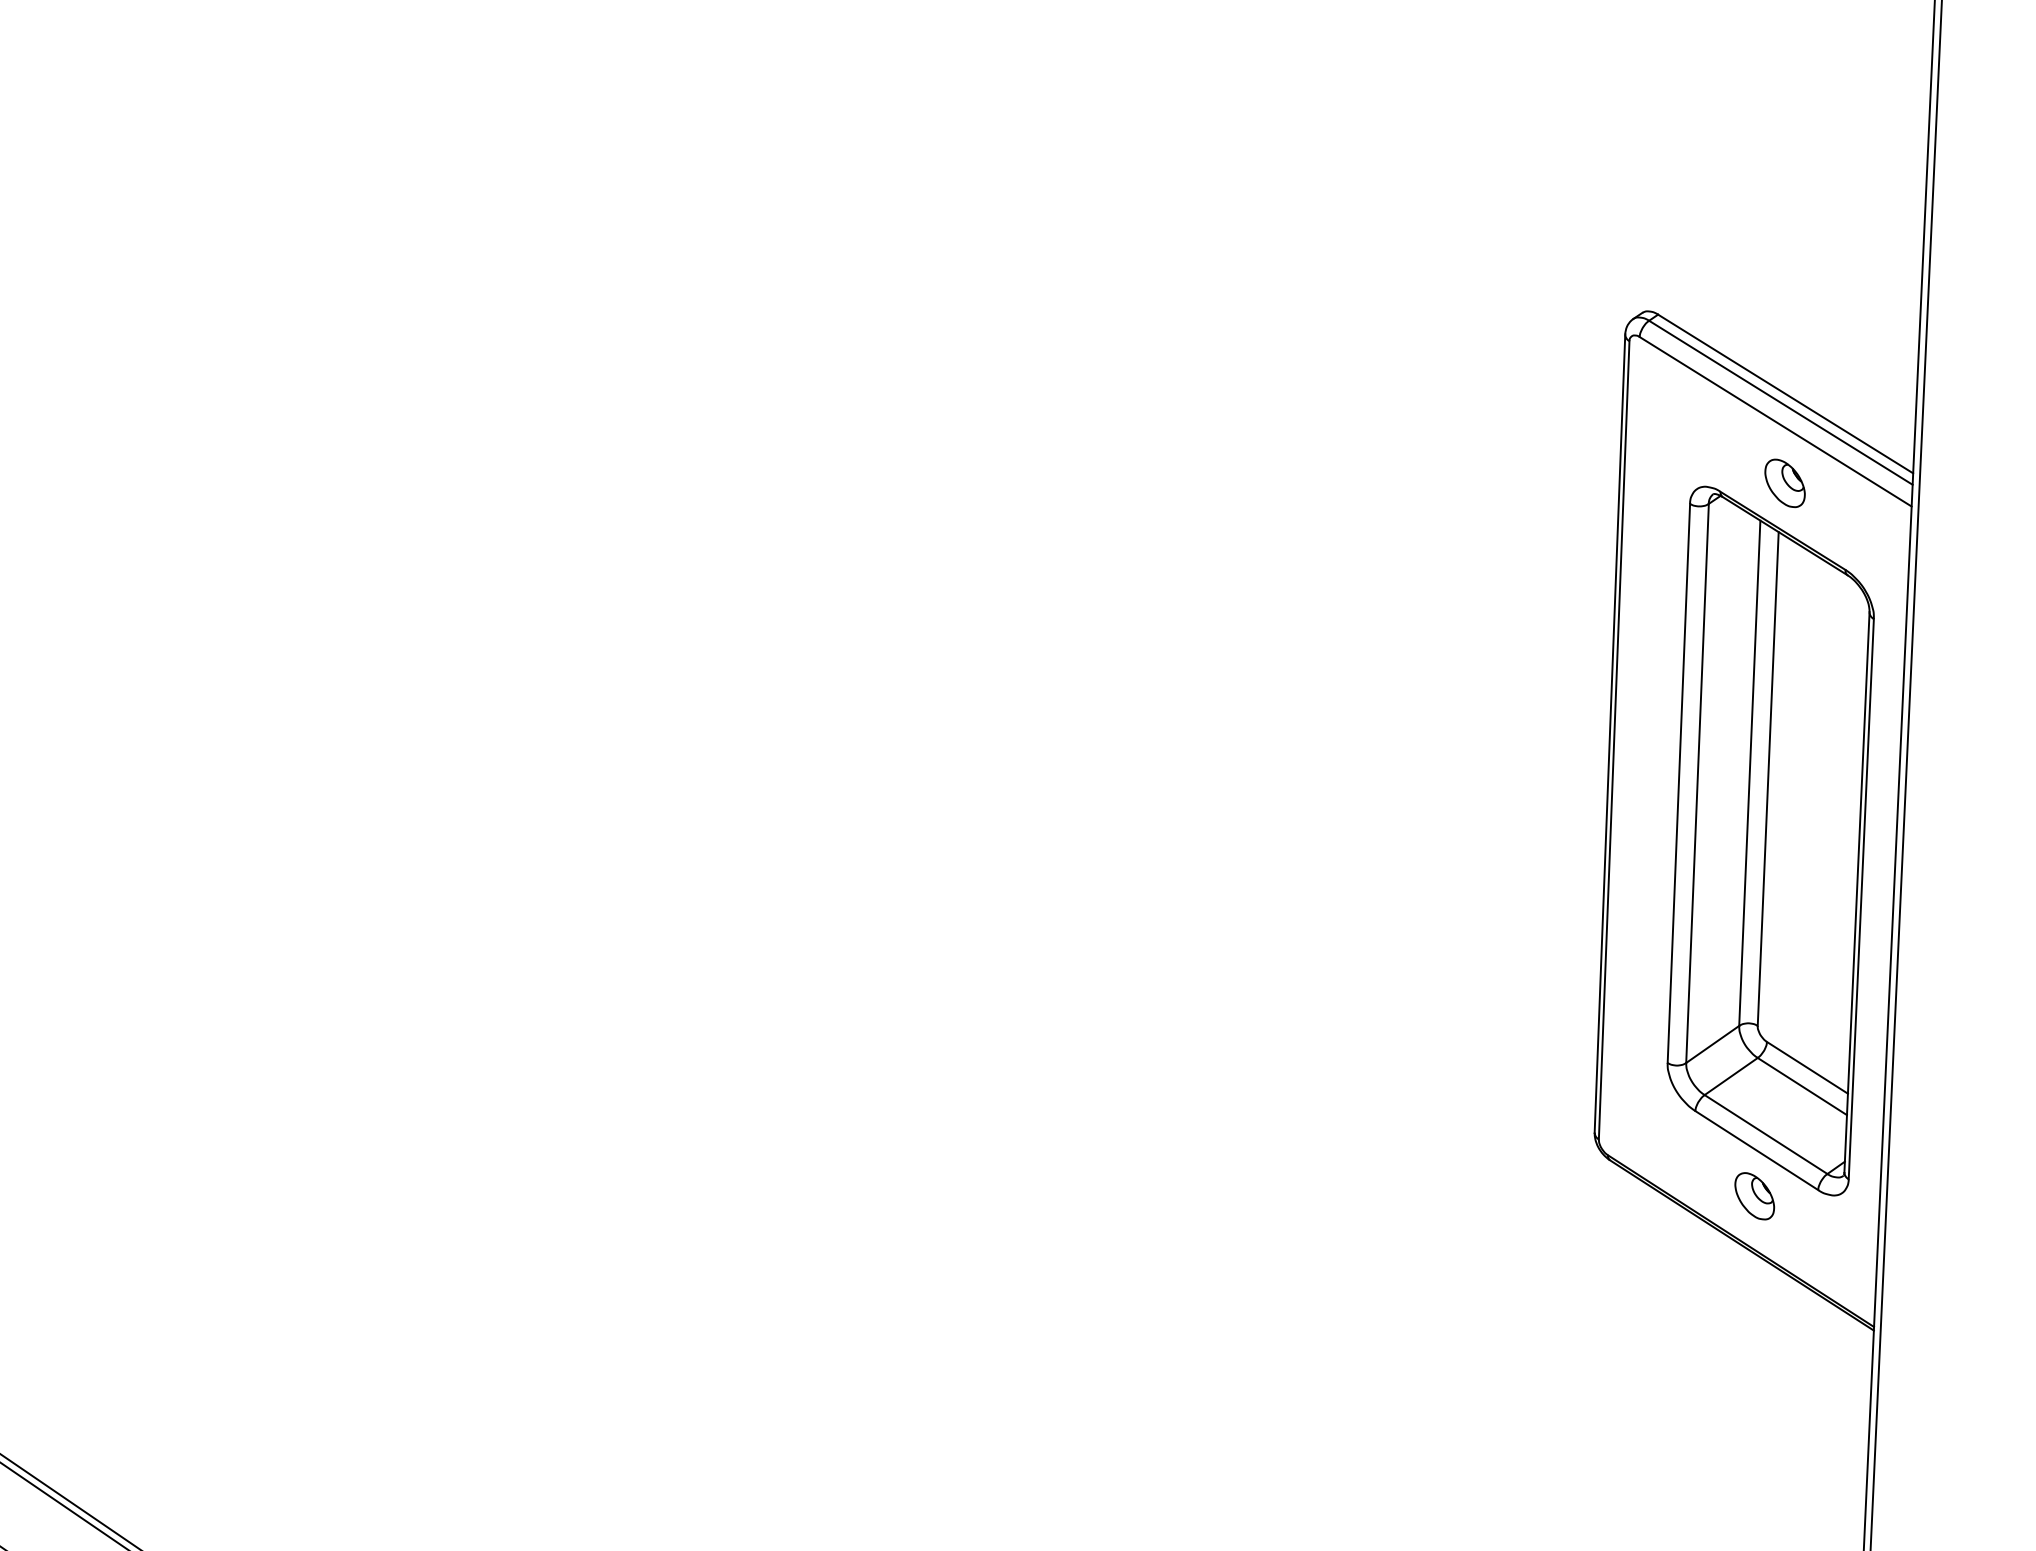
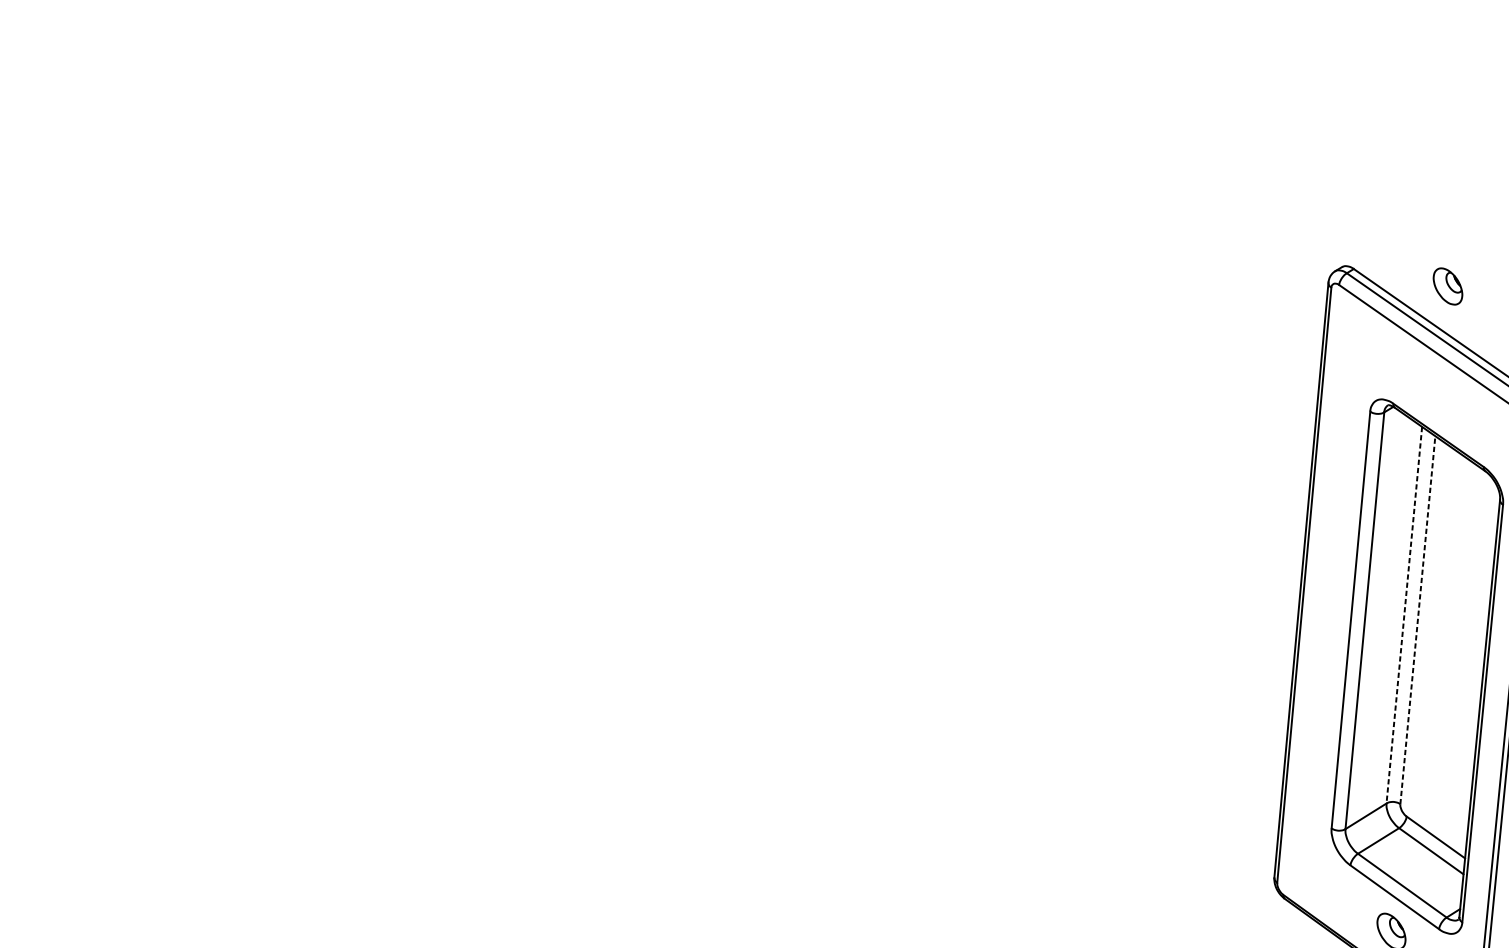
part: (1784, 483) -> (1447, 286), moved
line: (1749, 773) -> (1404, 615), solid -> dashed
line: (1768, 778) -> (1418, 619), solid -> dashed

